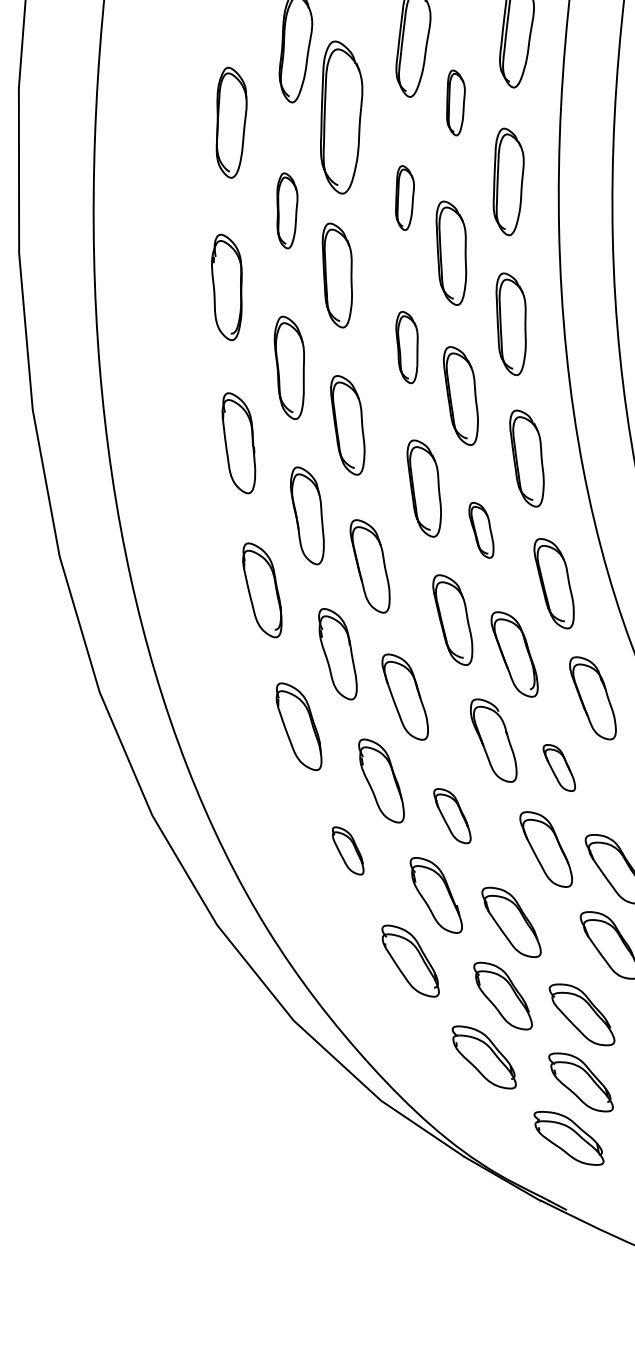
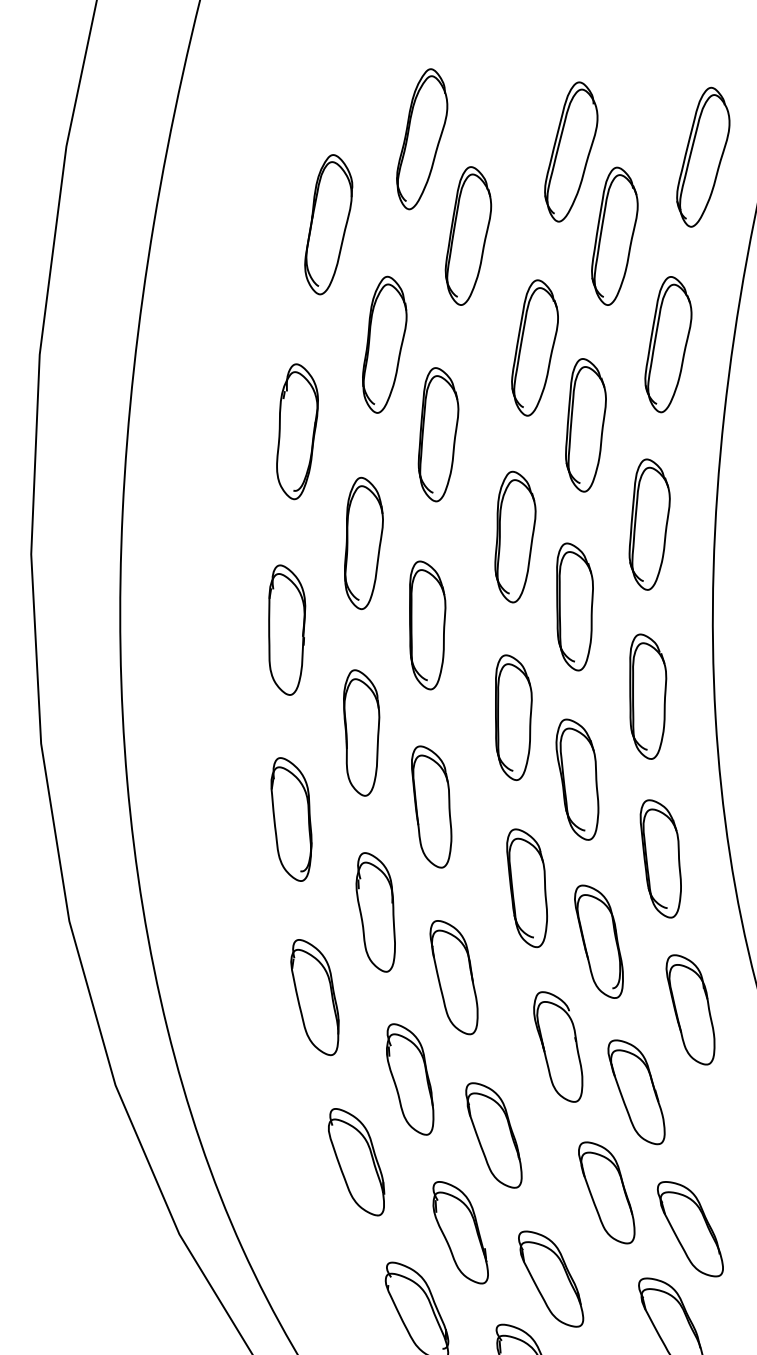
part: (455, 102) -> (614, 236), size x1.67
part: (341, 117) -> (468, 236), size x0.71
part: (404, 197) -> (534, 347), size x1.67
part: (287, 210) -> (385, 344), size x1.43
part: (406, 347) -> (512, 536), size x1.43
part: (481, 530) -> (577, 779), size x1.67
part: (559, 767) -> (636, 1091), size x1.67
part: (452, 815) -> (494, 1134), size x1.43
part: (347, 850) -> (355, 1161), size x1.67

